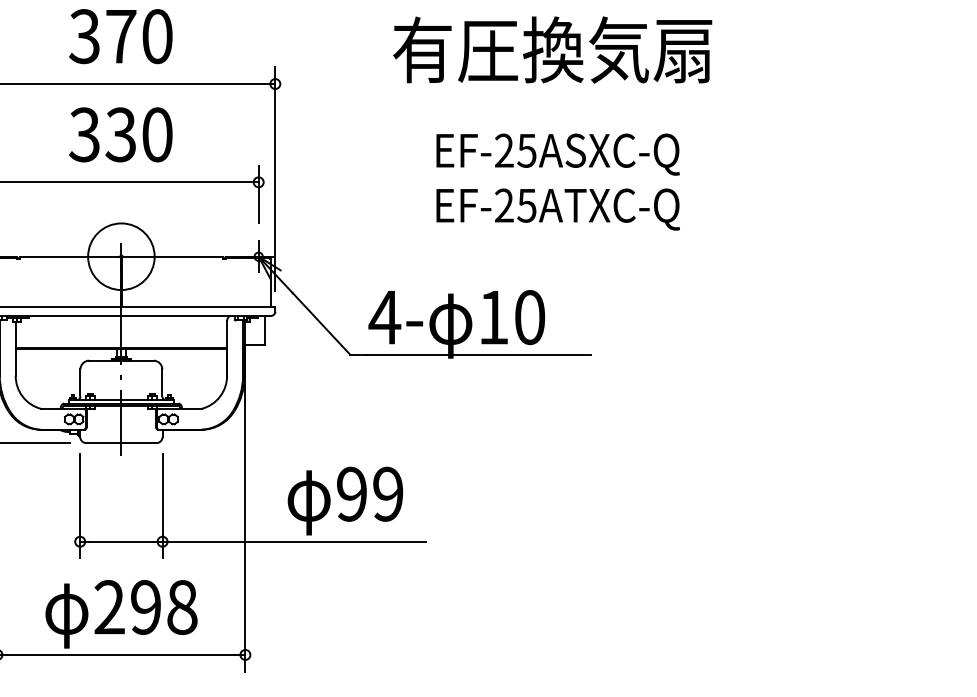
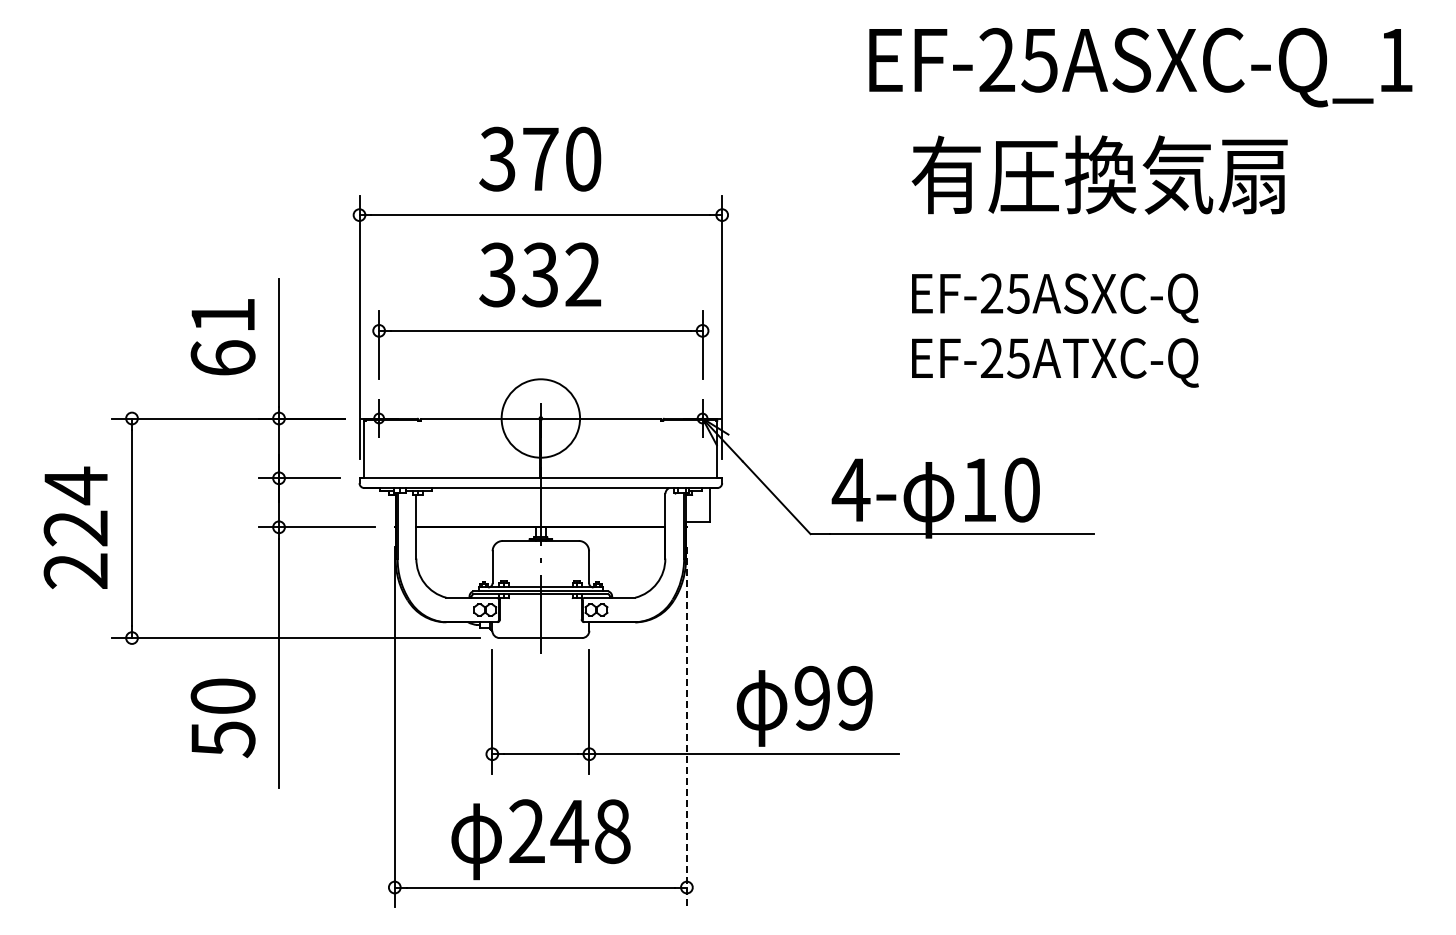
text: (552, 49) -> (1099, 174), moved
text: (157, 134) -> (583, 274), 330 -> 332
line: (245, 519) -> (686, 727), solid -> dashed
text: (145, 607) -> (569, 831), 298 -> 248

